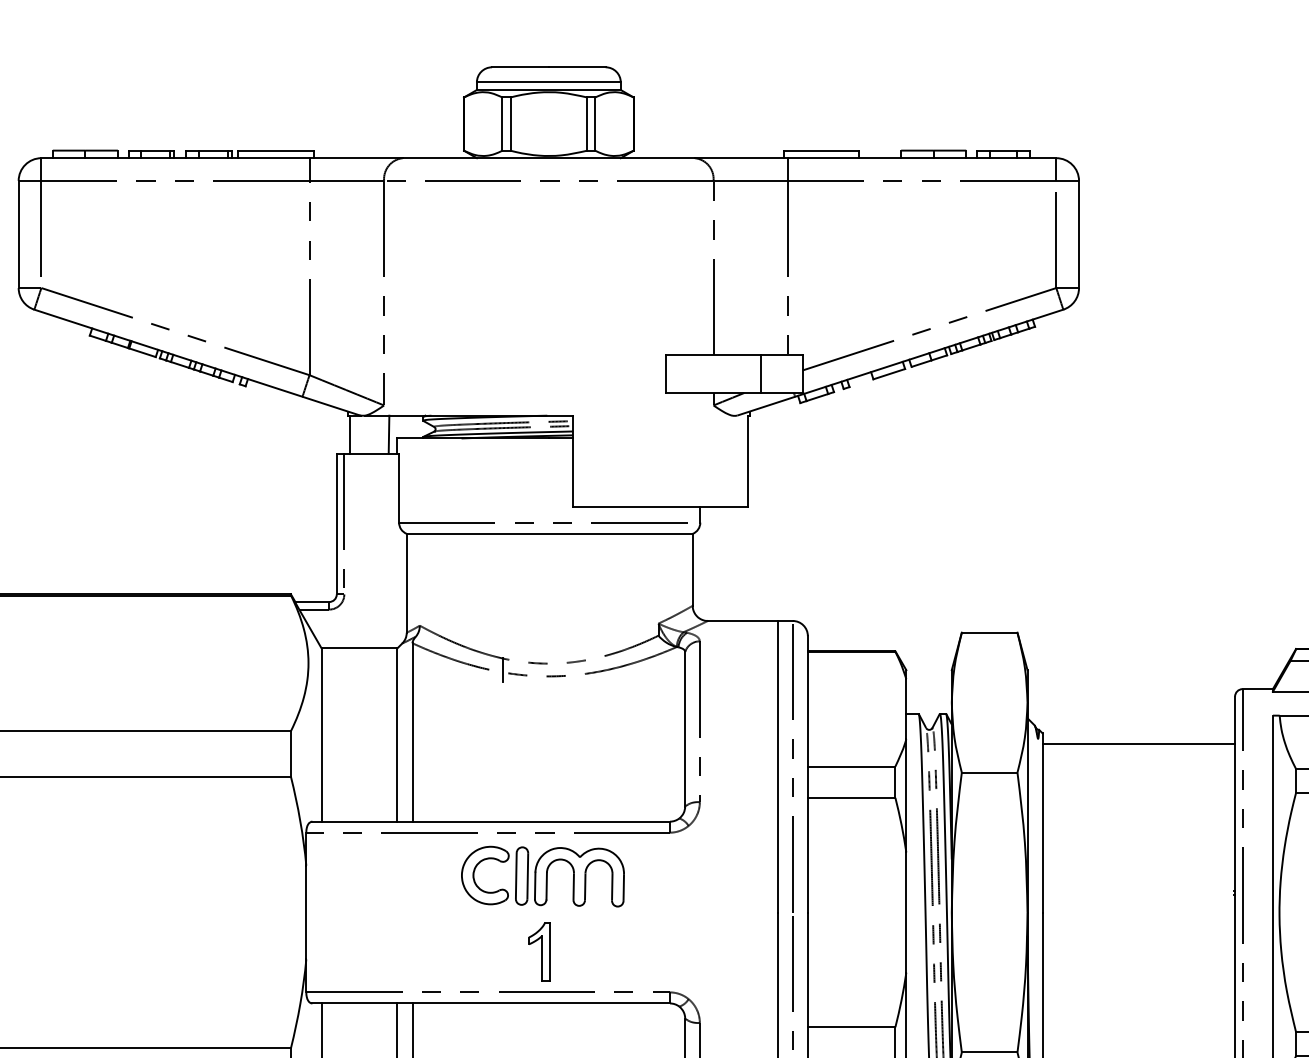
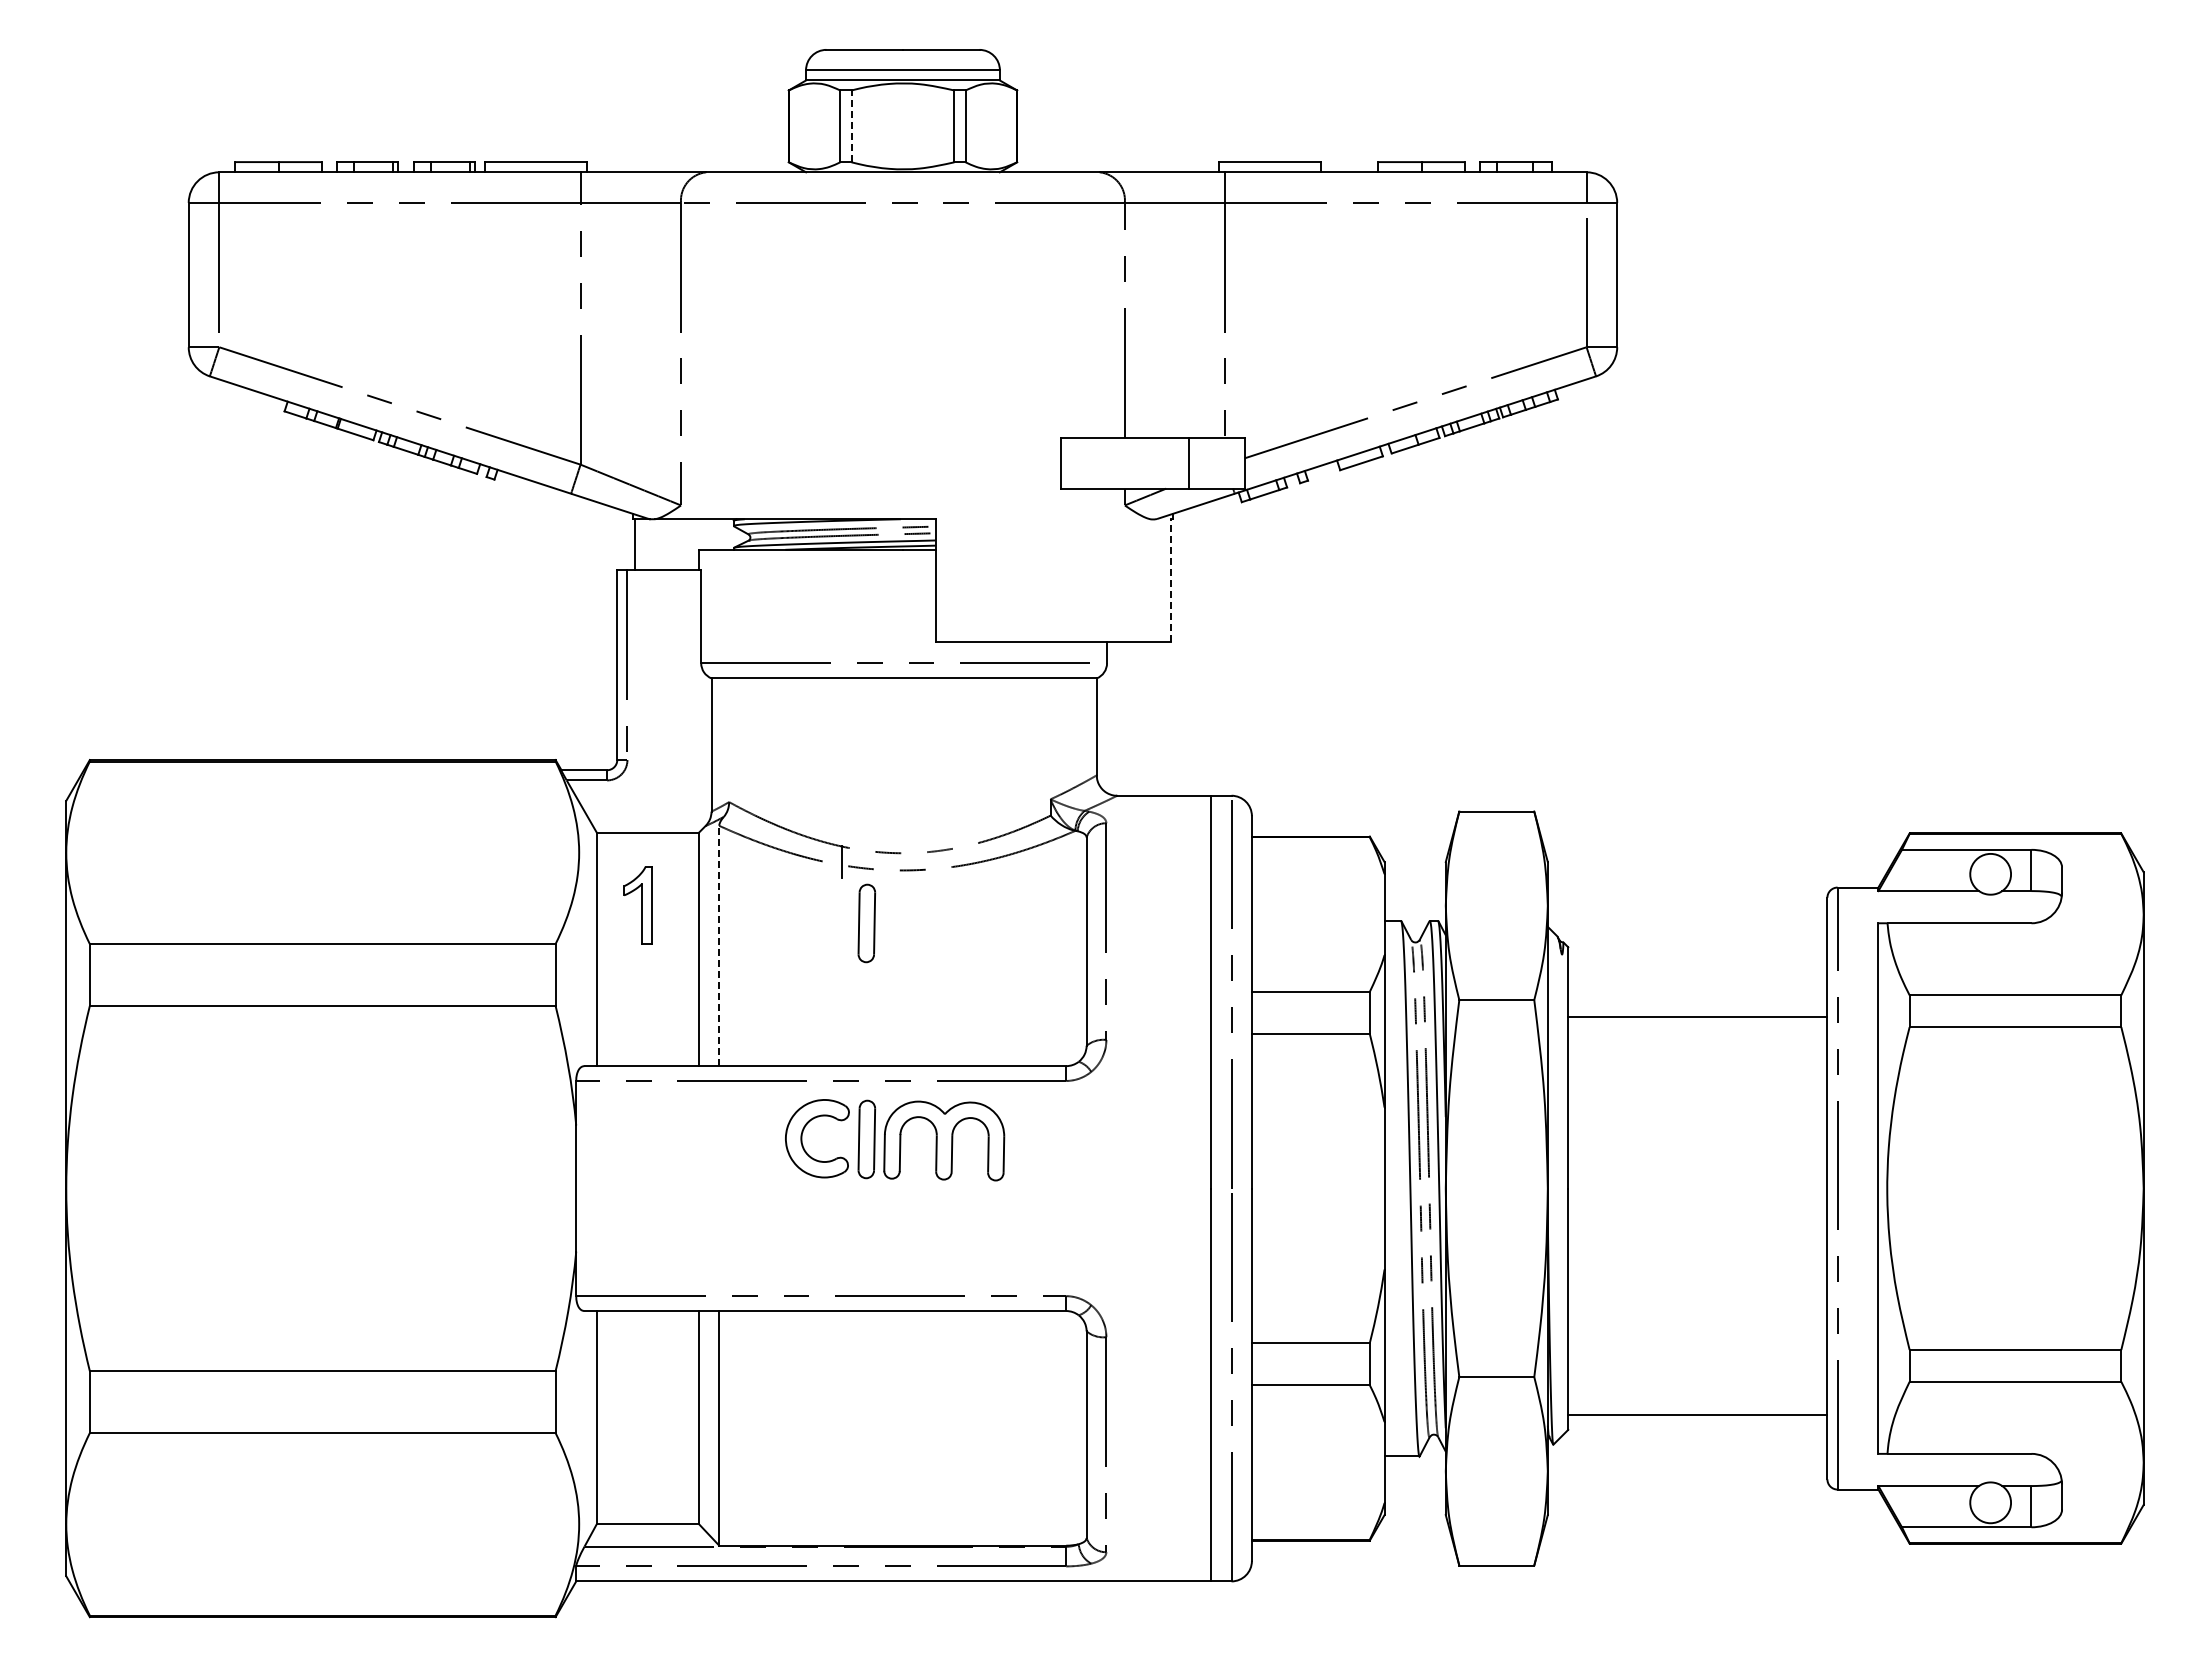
line: (510, 124) -> (851, 126), solid -> dashed
line: (388, 434) -> (687, 544), removed
line: (747, 460) -> (1170, 579), solid -> dashed
part: (521, 715) -> (866, 923), added
line: (412, 732) -> (719, 945), solid -> dashed
line: (1138, 744) -> (1697, 1017), moved
part: (538, 951) -> (637, 905), moved

